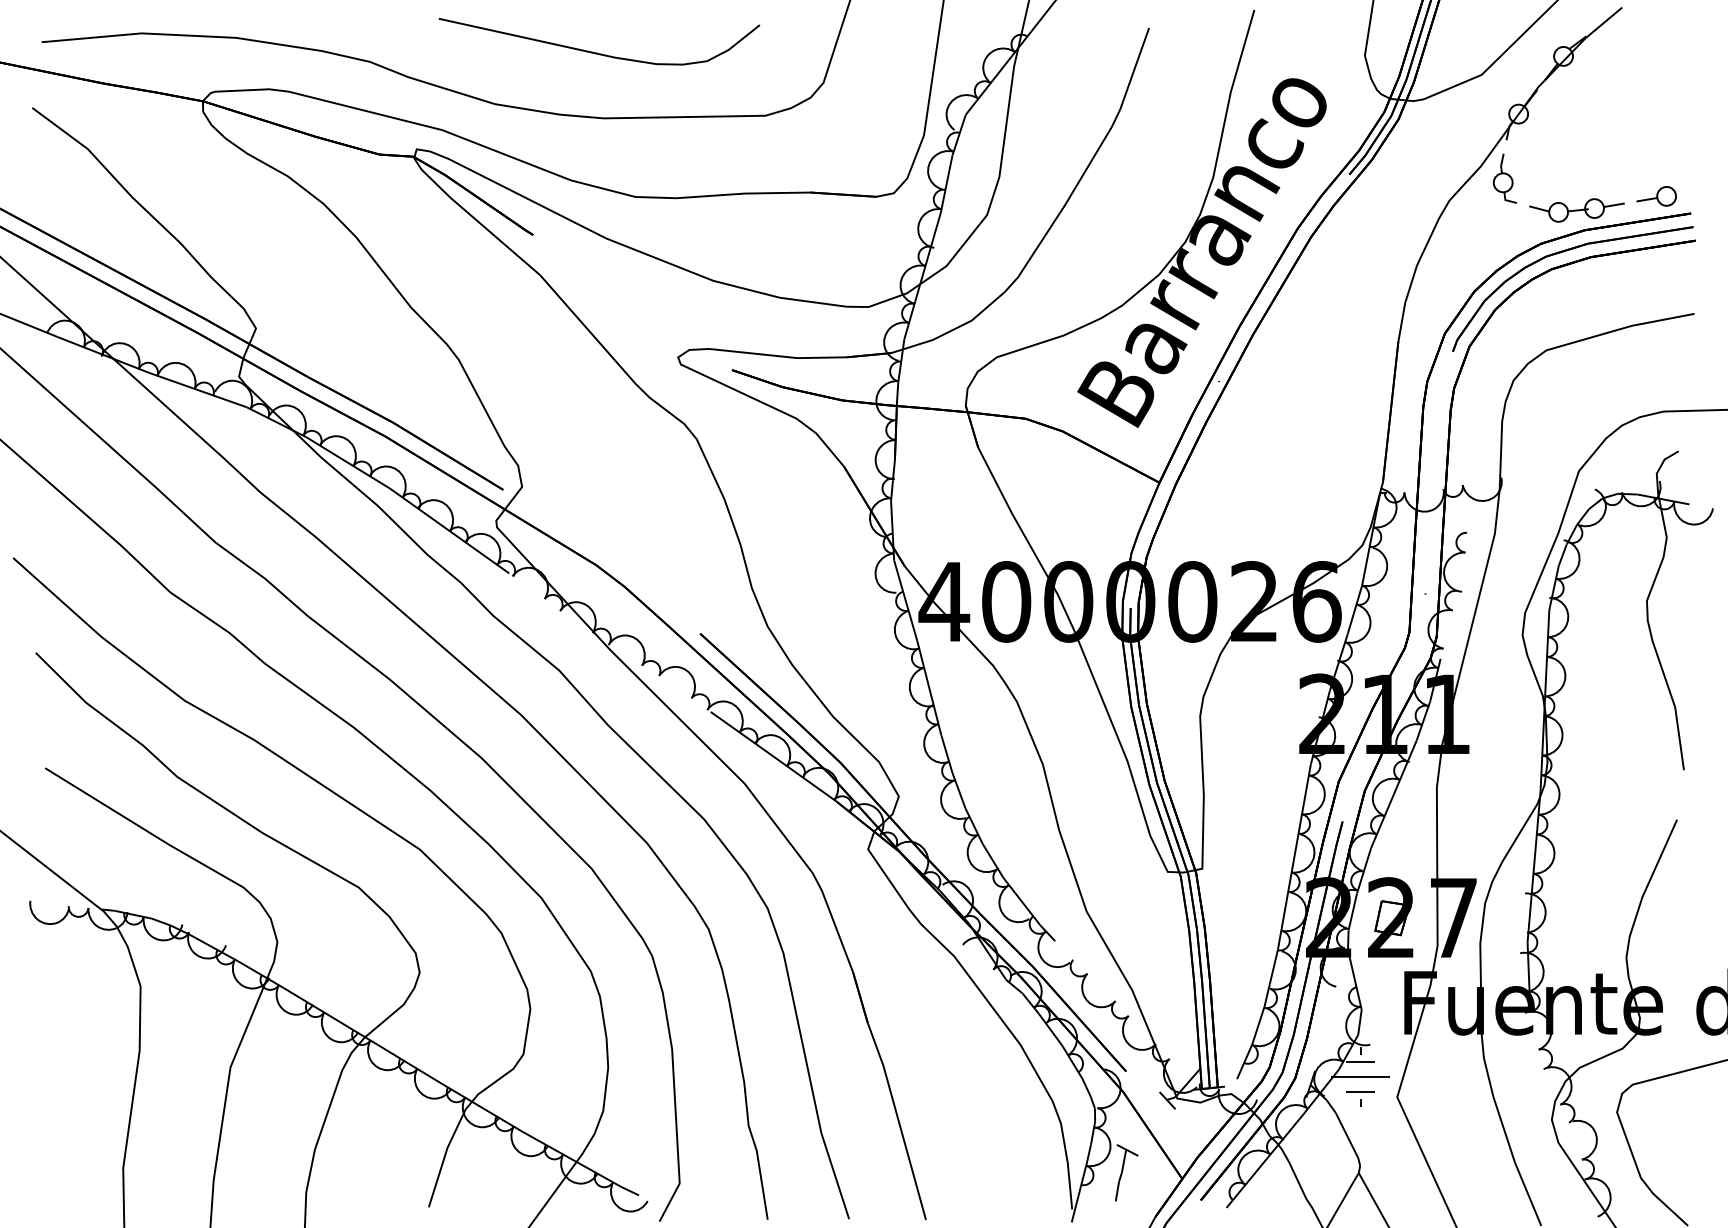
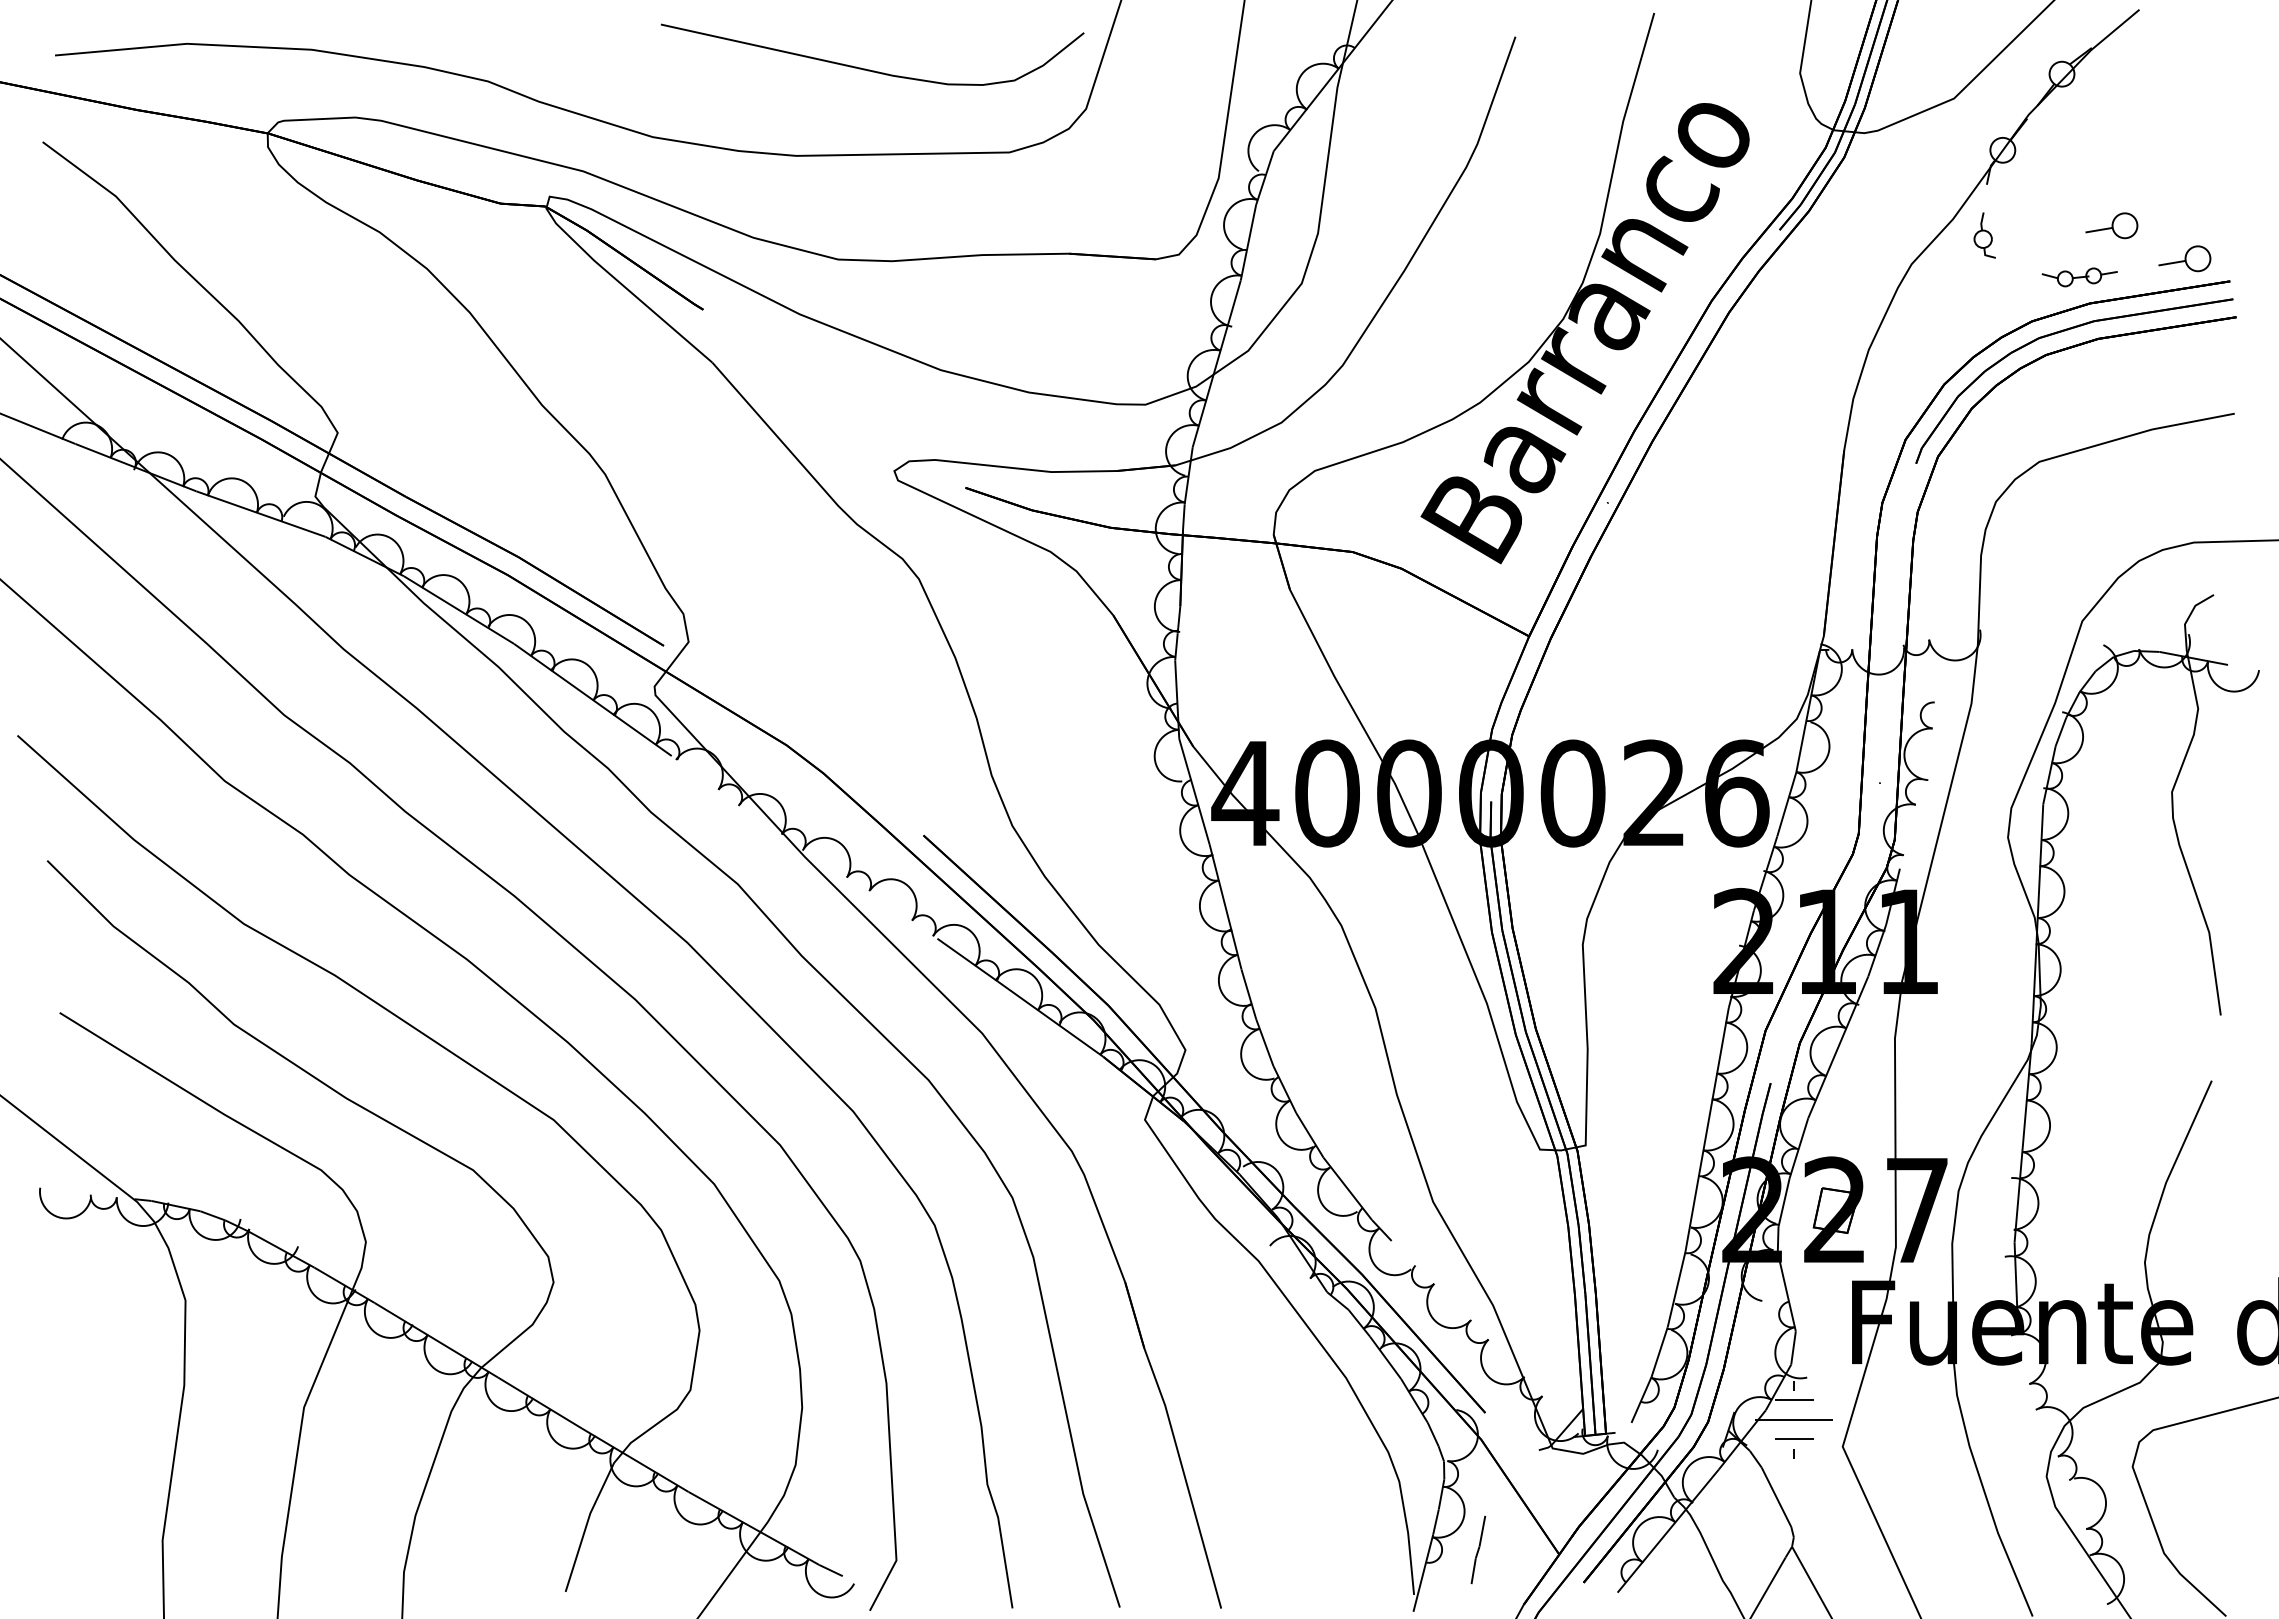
curve: (597, 52) -> (870, 69), moved
part: (1601, 171) -> (2111, 225), added
part: (1504, 178) -> (1984, 235), size x0.7
part: (1576, 210) -> (2079, 277), size x0.6
line: (1167, 1100) -> (1539, 1450), removed
line: (1127, 1150) -> (1487, 1516), removed

